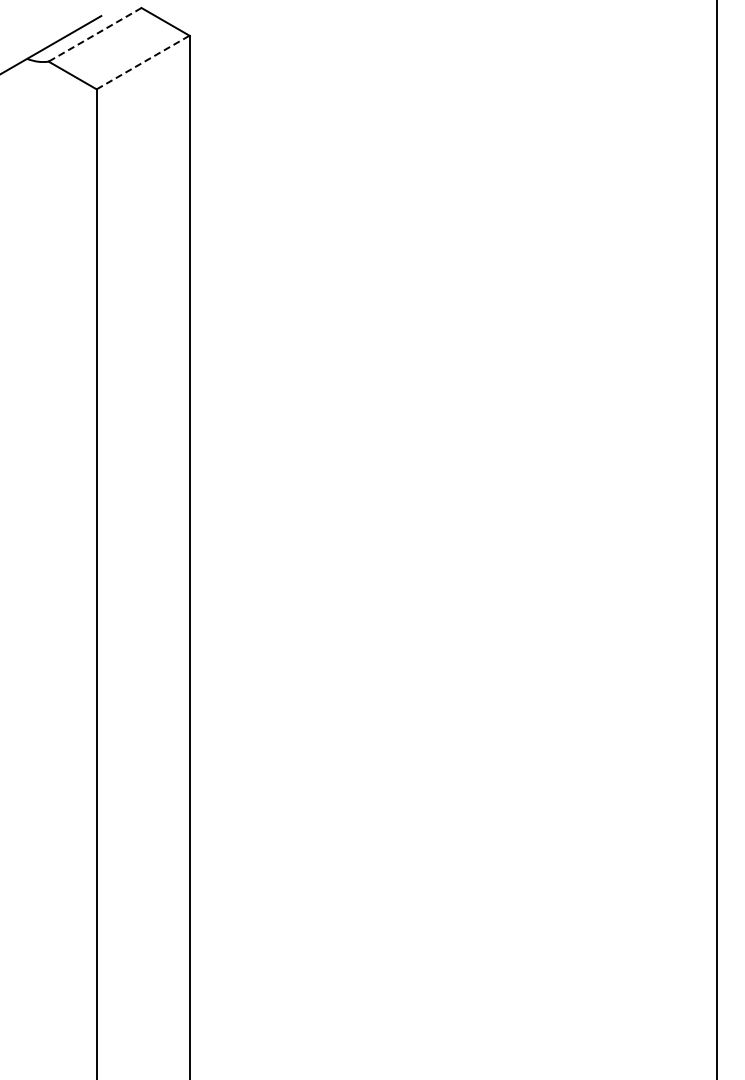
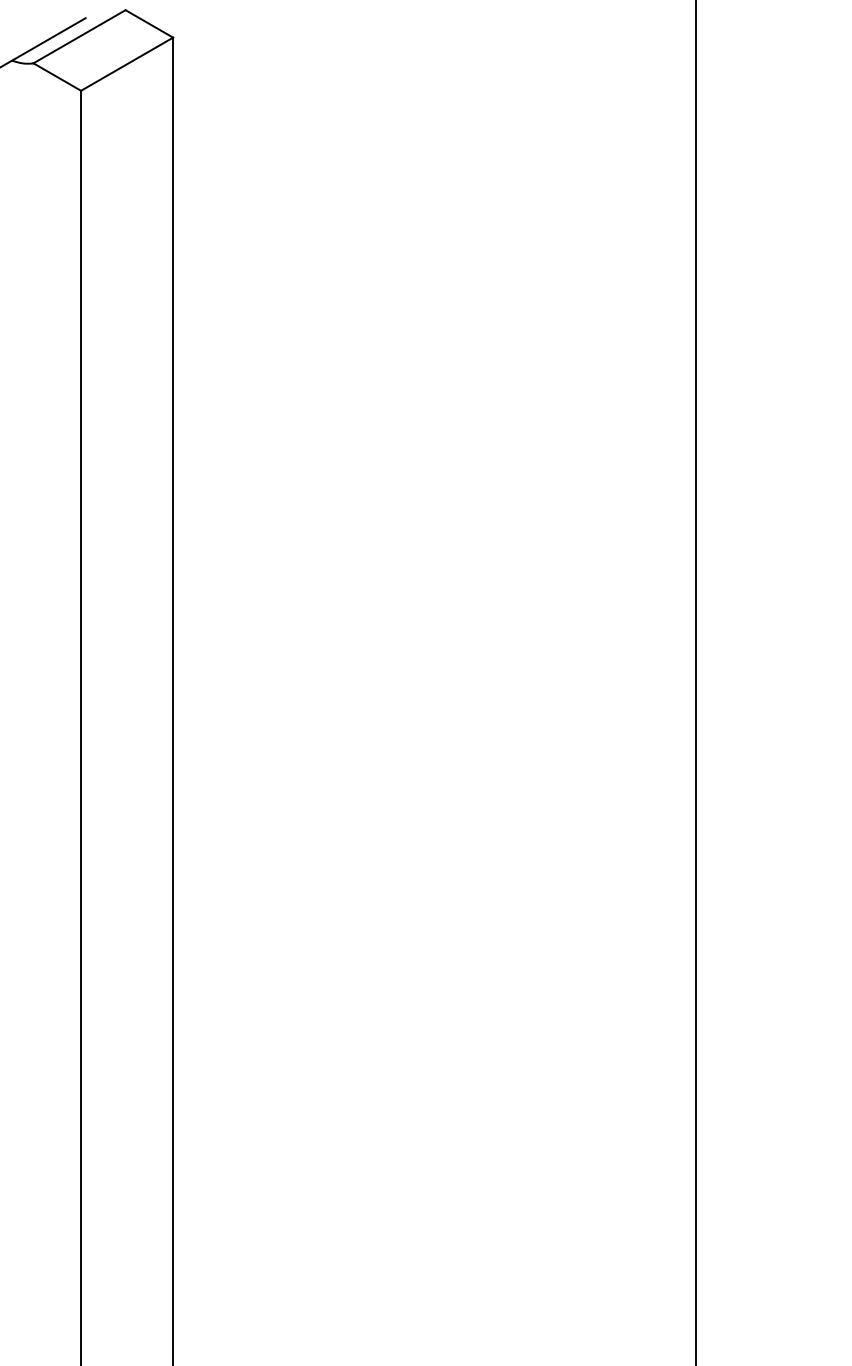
line: (95, 35) -> (79, 37), dashed -> solid
line: (143, 61) -> (127, 63), dashed -> solid

